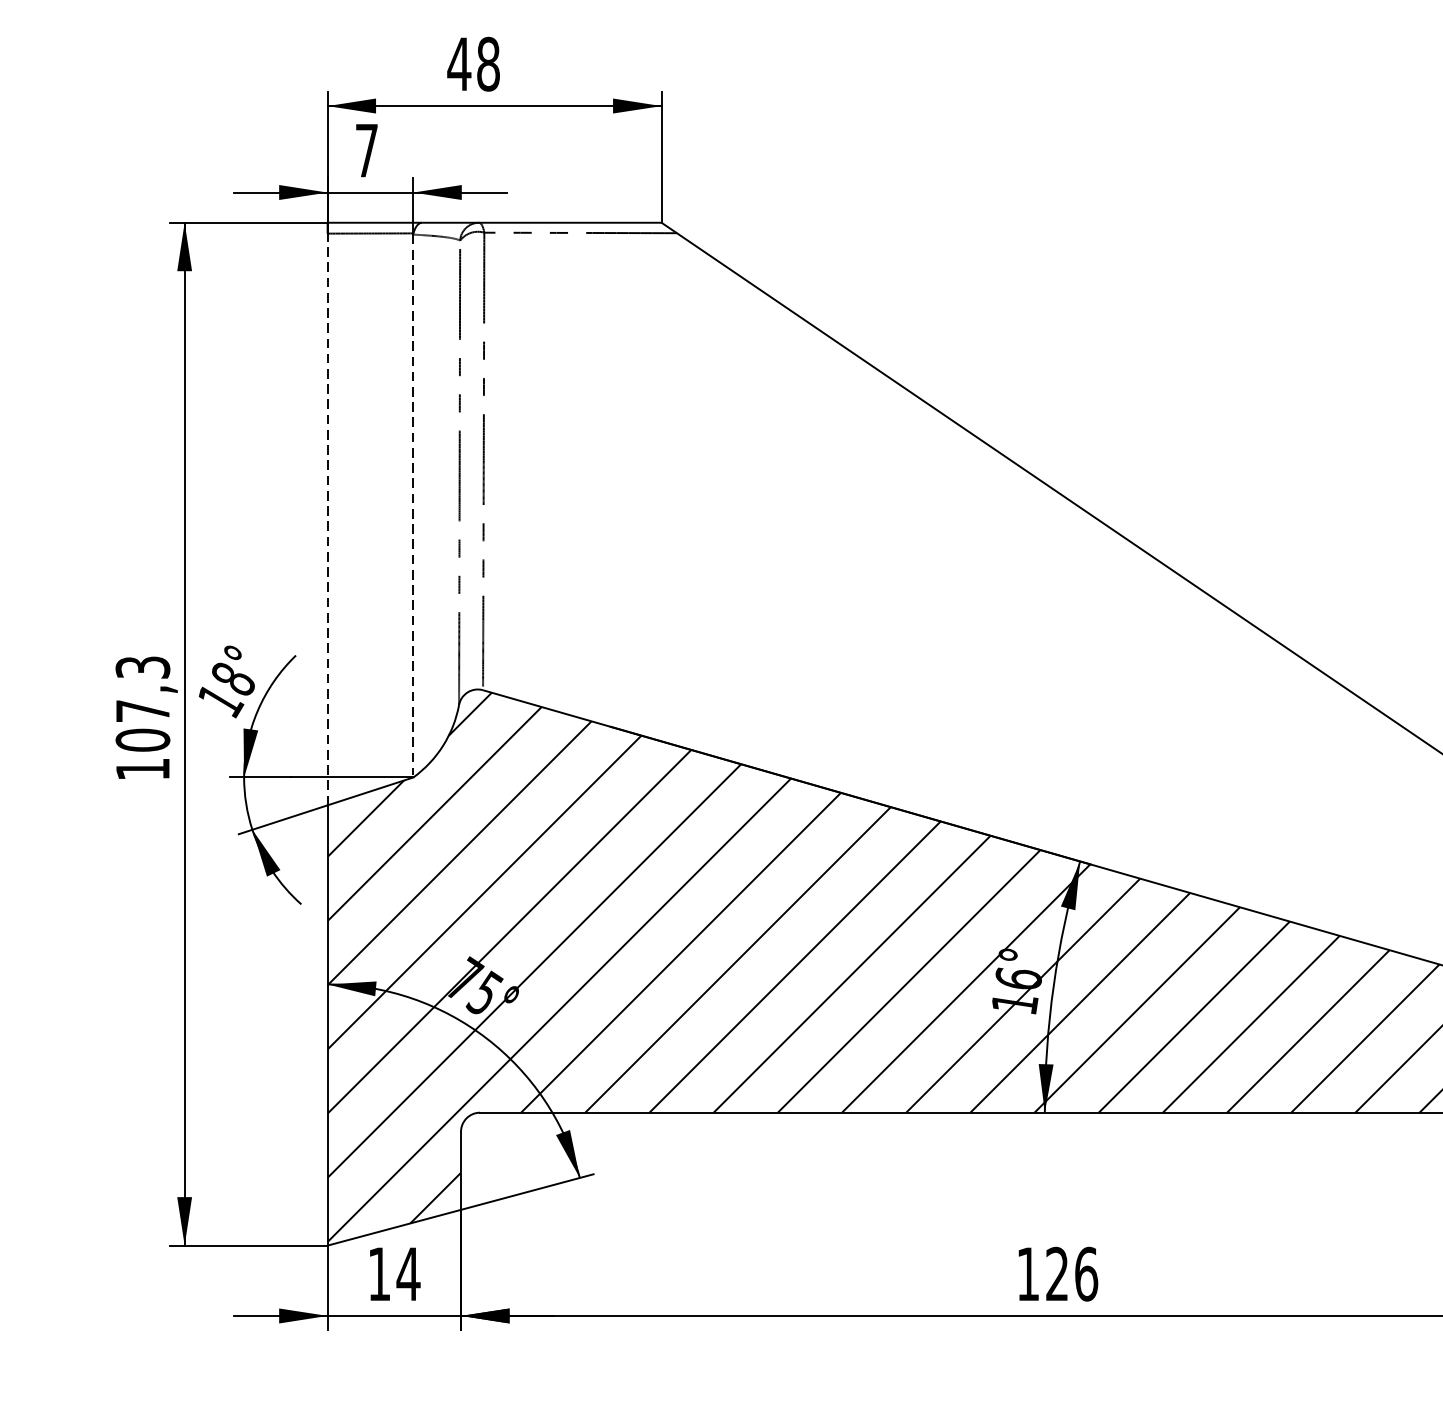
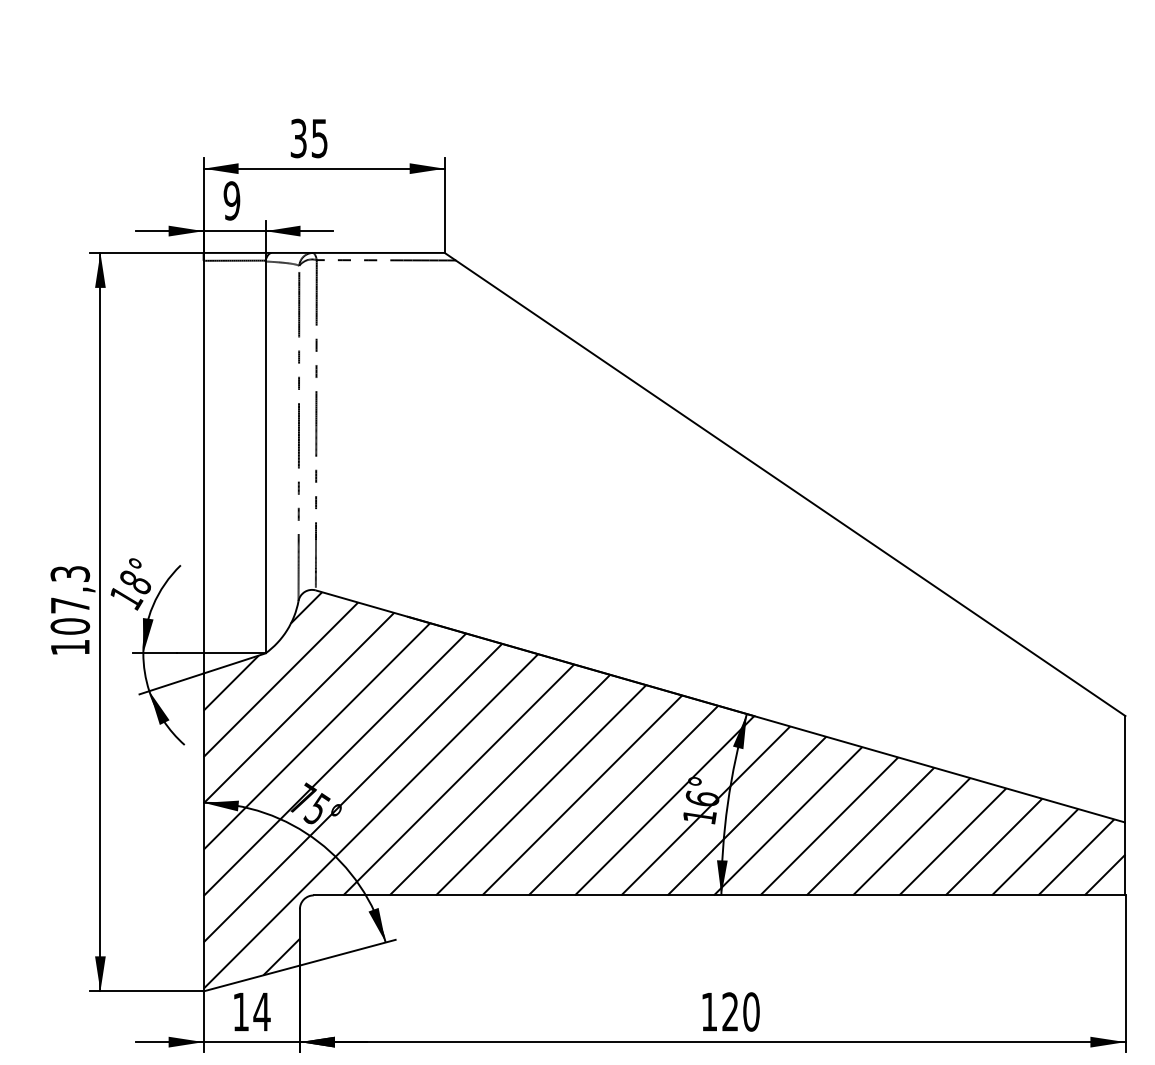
text: (472, 64) -> (308, 138), 48 -> 35
text: (366, 150) -> (231, 200), 7 -> 9
line: (413, 506) -> (265, 457), dashed -> solid
line: (327, 518) -> (203, 466), dashed -> solid
text: (1086, 1273) -> (751, 1011), 126 -> 120

